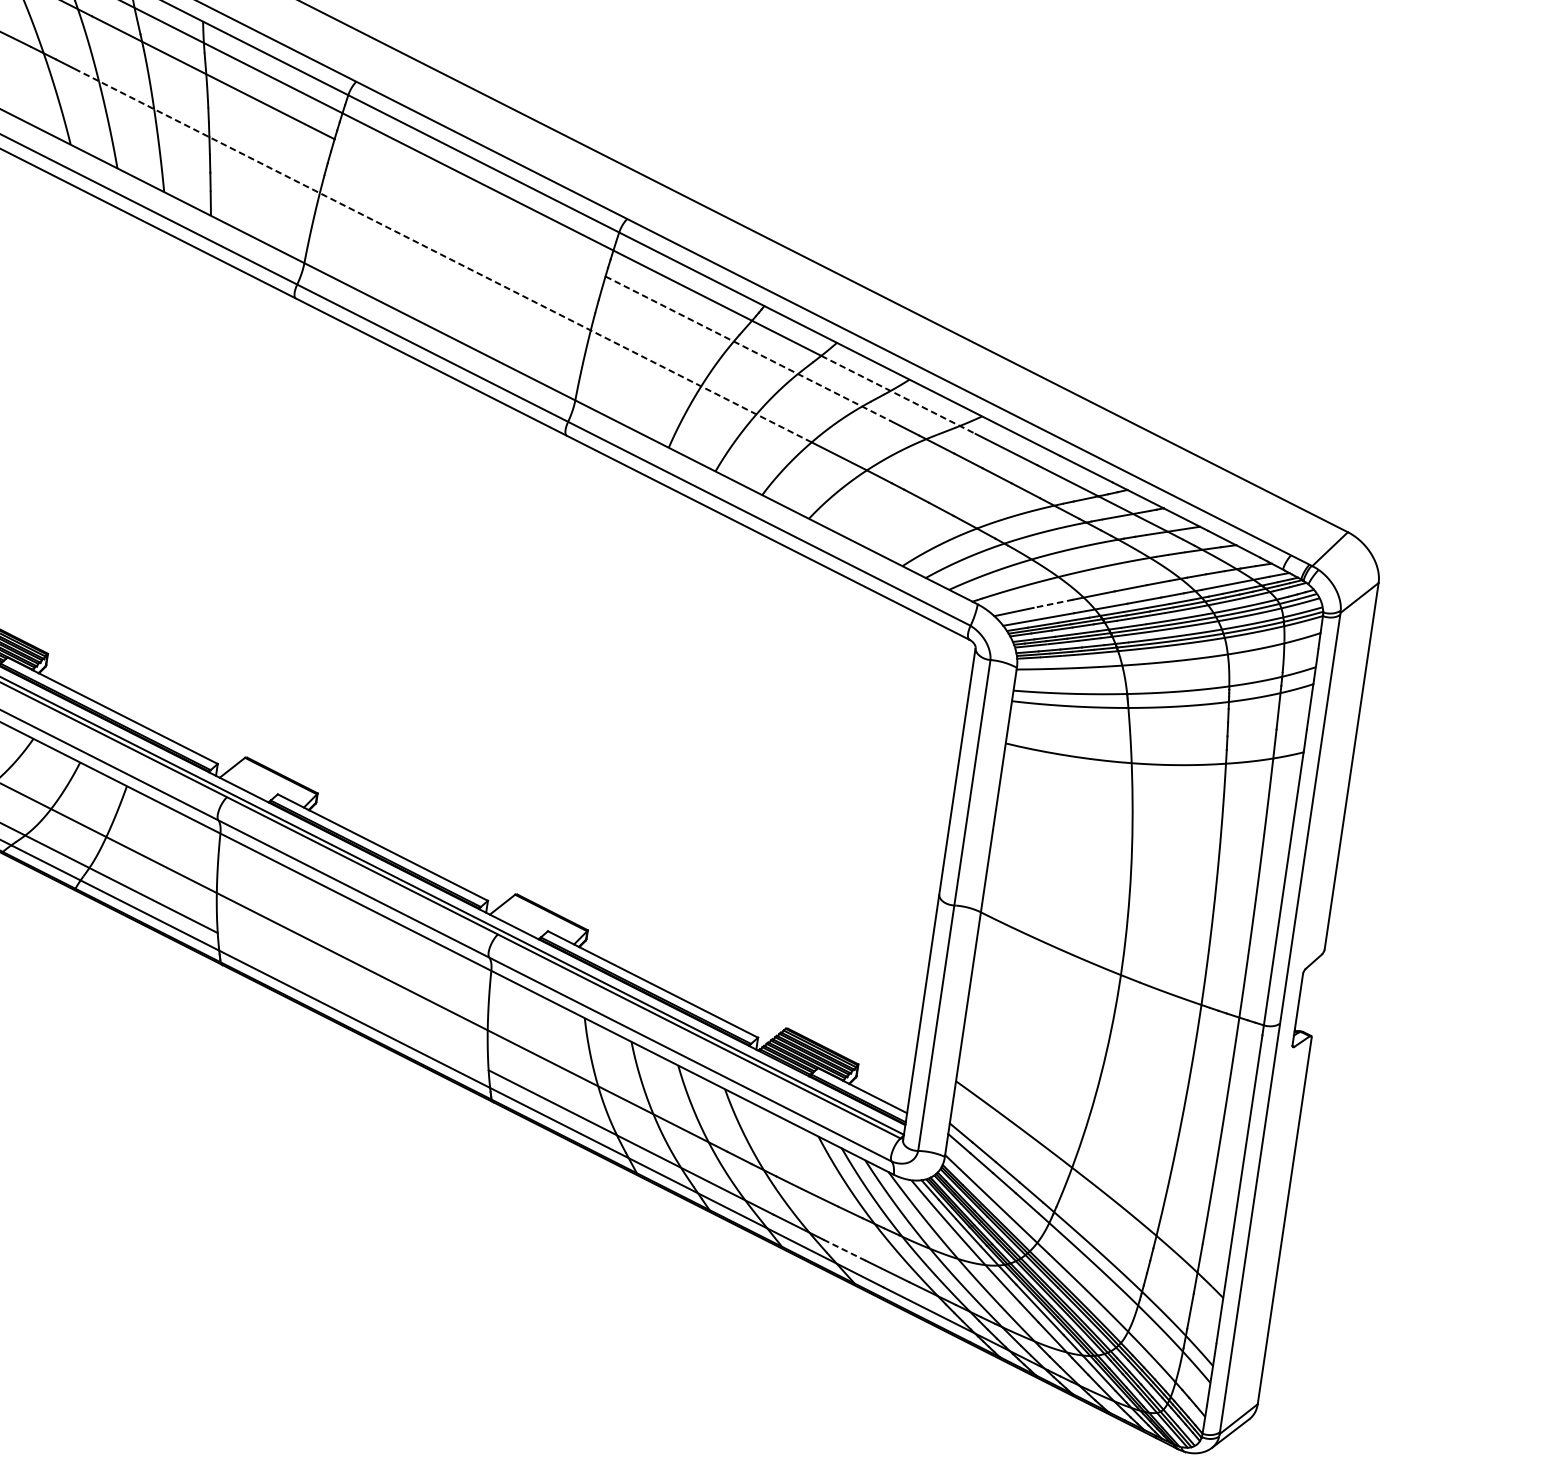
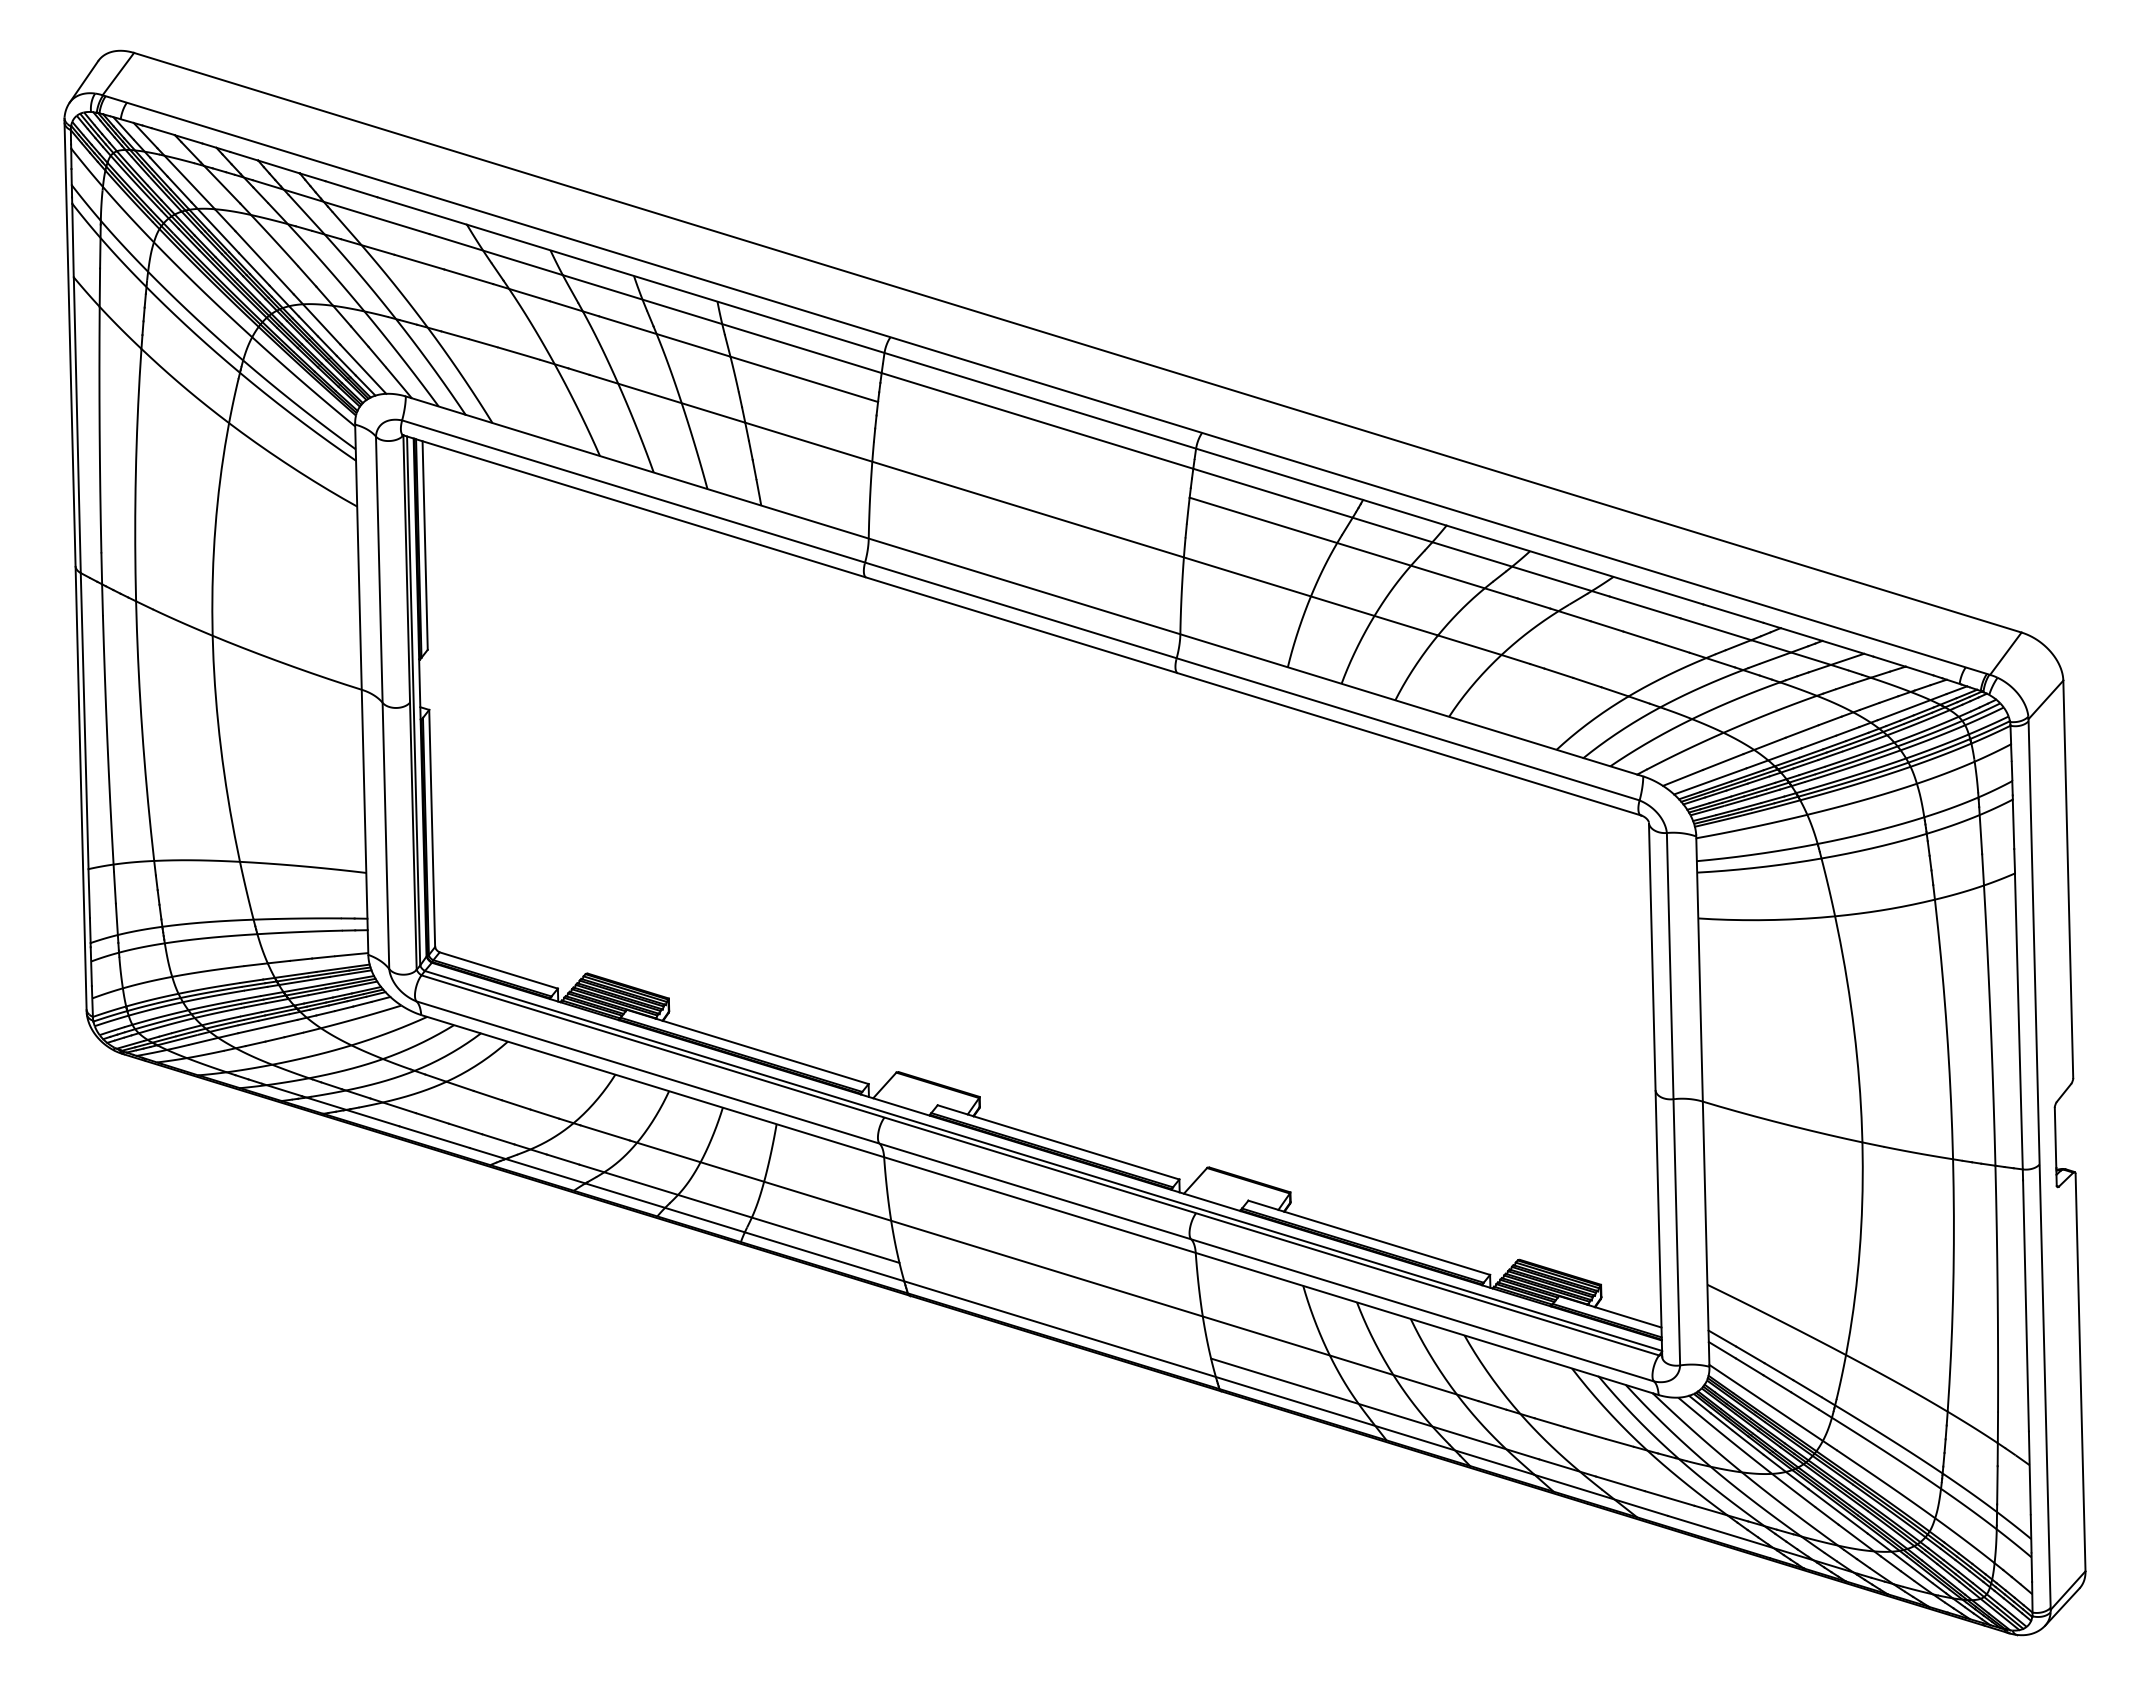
line: (442, 255) -> (1013, 505), dashed -> solid
line: (747, 349) -> (1353, 548), dashed -> solid
line: (898, 395) -> (1521, 569), dashed -> solid
line: (1053, 604) -> (1723, 762), dashed -> solid
line: (844, 1249) -> (1620, 1483), dashed -> solid

